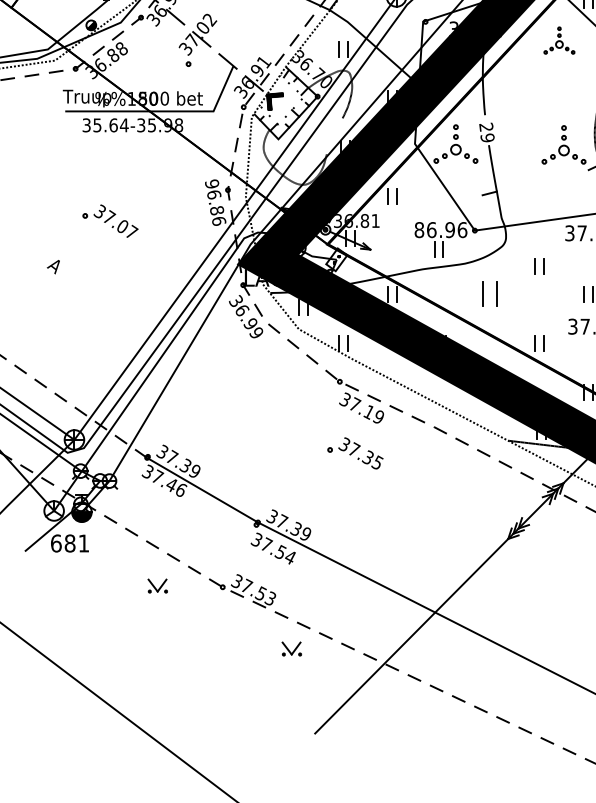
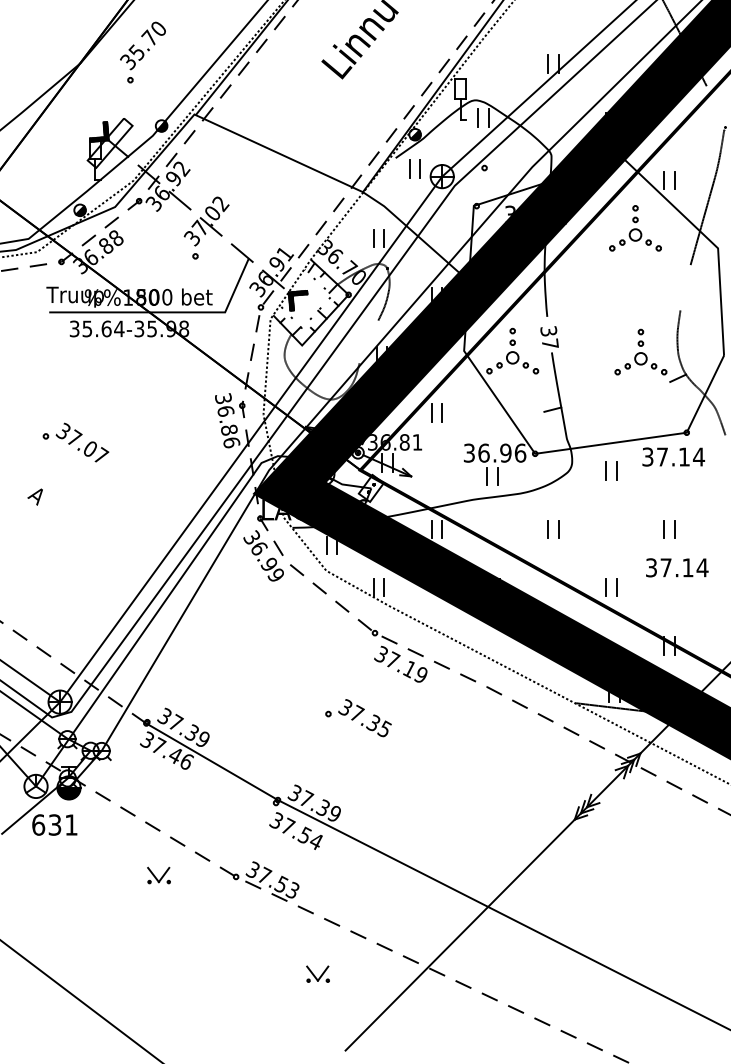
part: (559, 40) -> (635, 228), size x1.43
text: (486, 131) -> (549, 336), 29 -> 37
text: (212, 183) -> (223, 398), 96.86 -> 36.86
part: (110, 221) -> (75, 442), moved
text: (419, 229) -> (469, 452), 86.96 -> 36.96
part: (539, 265) -> (611, 470), moved
part: (490, 294) -> (553, 529), size x0.62
part: (355, 453) -> (358, 718), moved
text: (69, 543) -> (54, 824), 681 -> 631
part: (291, 648) -> (317, 973), moved

